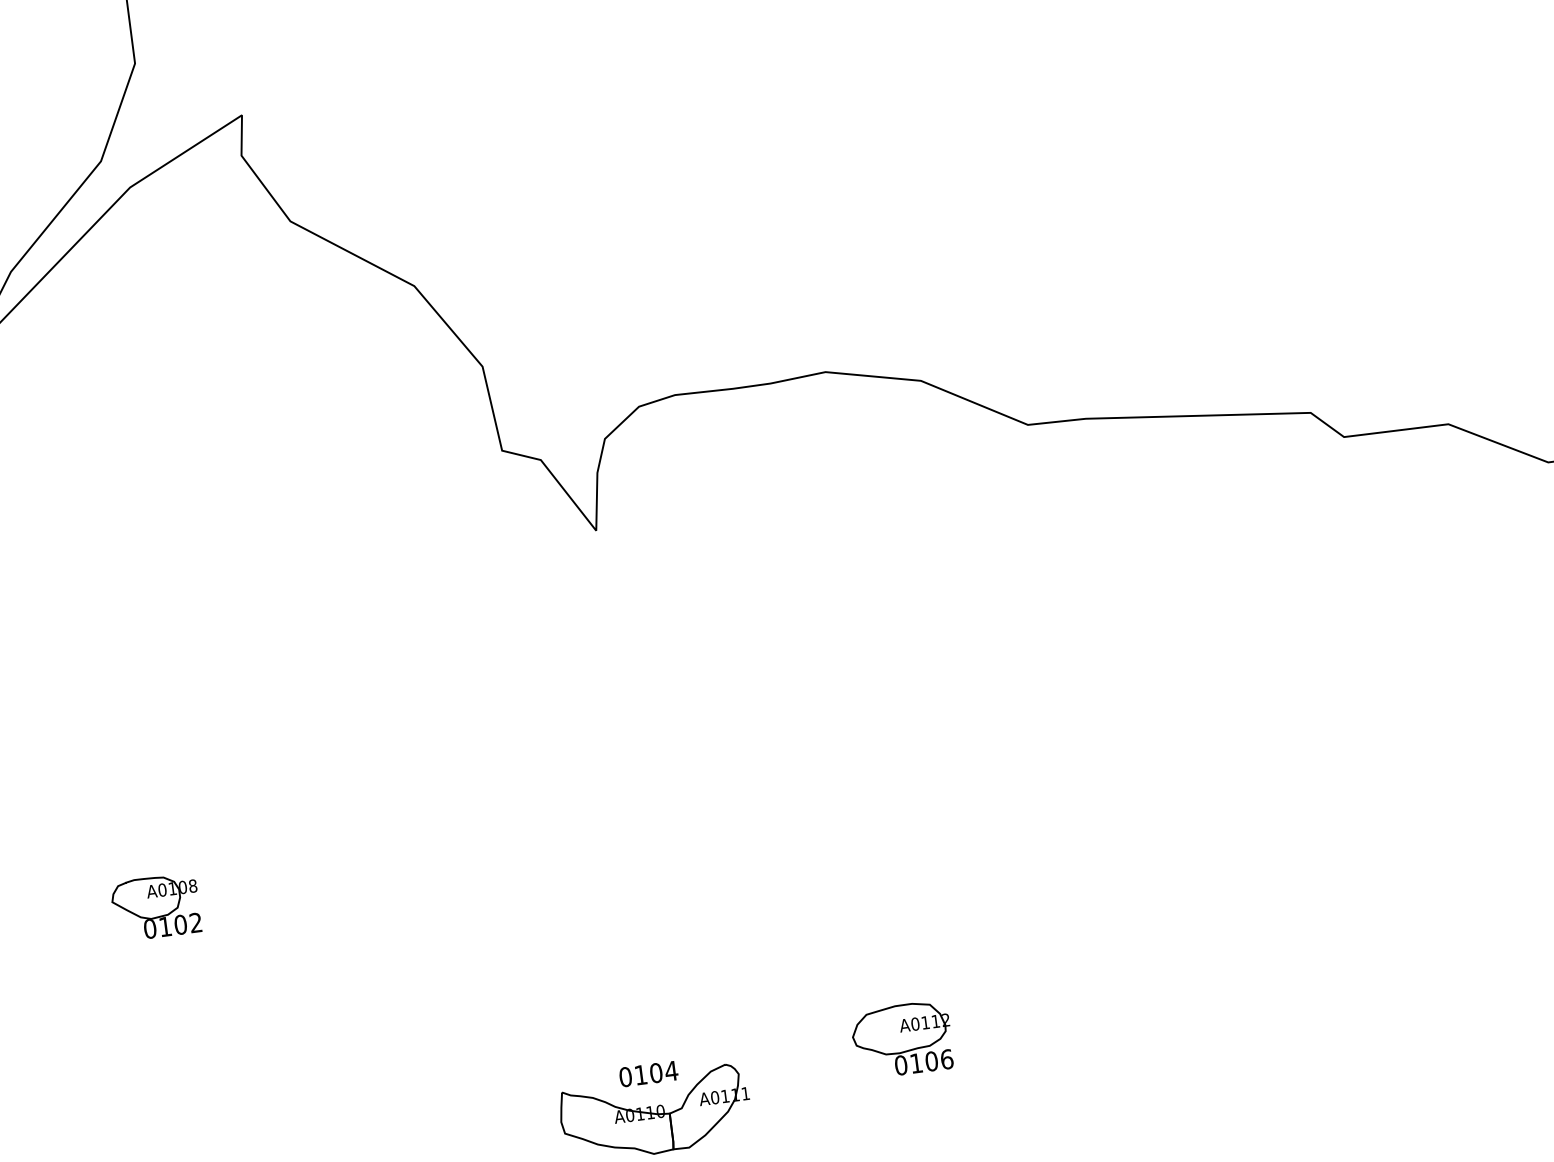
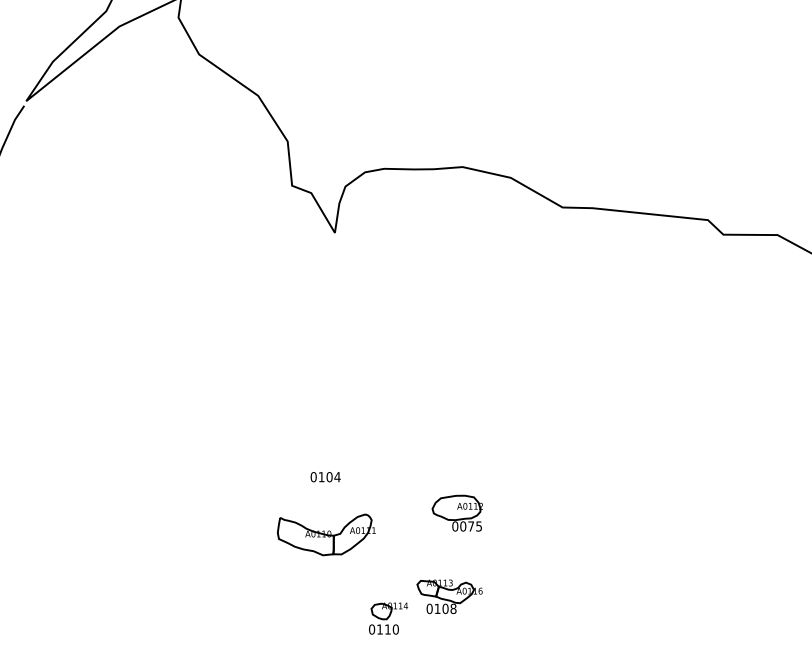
part: (155, 906) -> (84, 395), removed
text: (932, 1061) -> (471, 526), 0106 -> 0075
text: (648, 1074) -> (325, 477), moved

